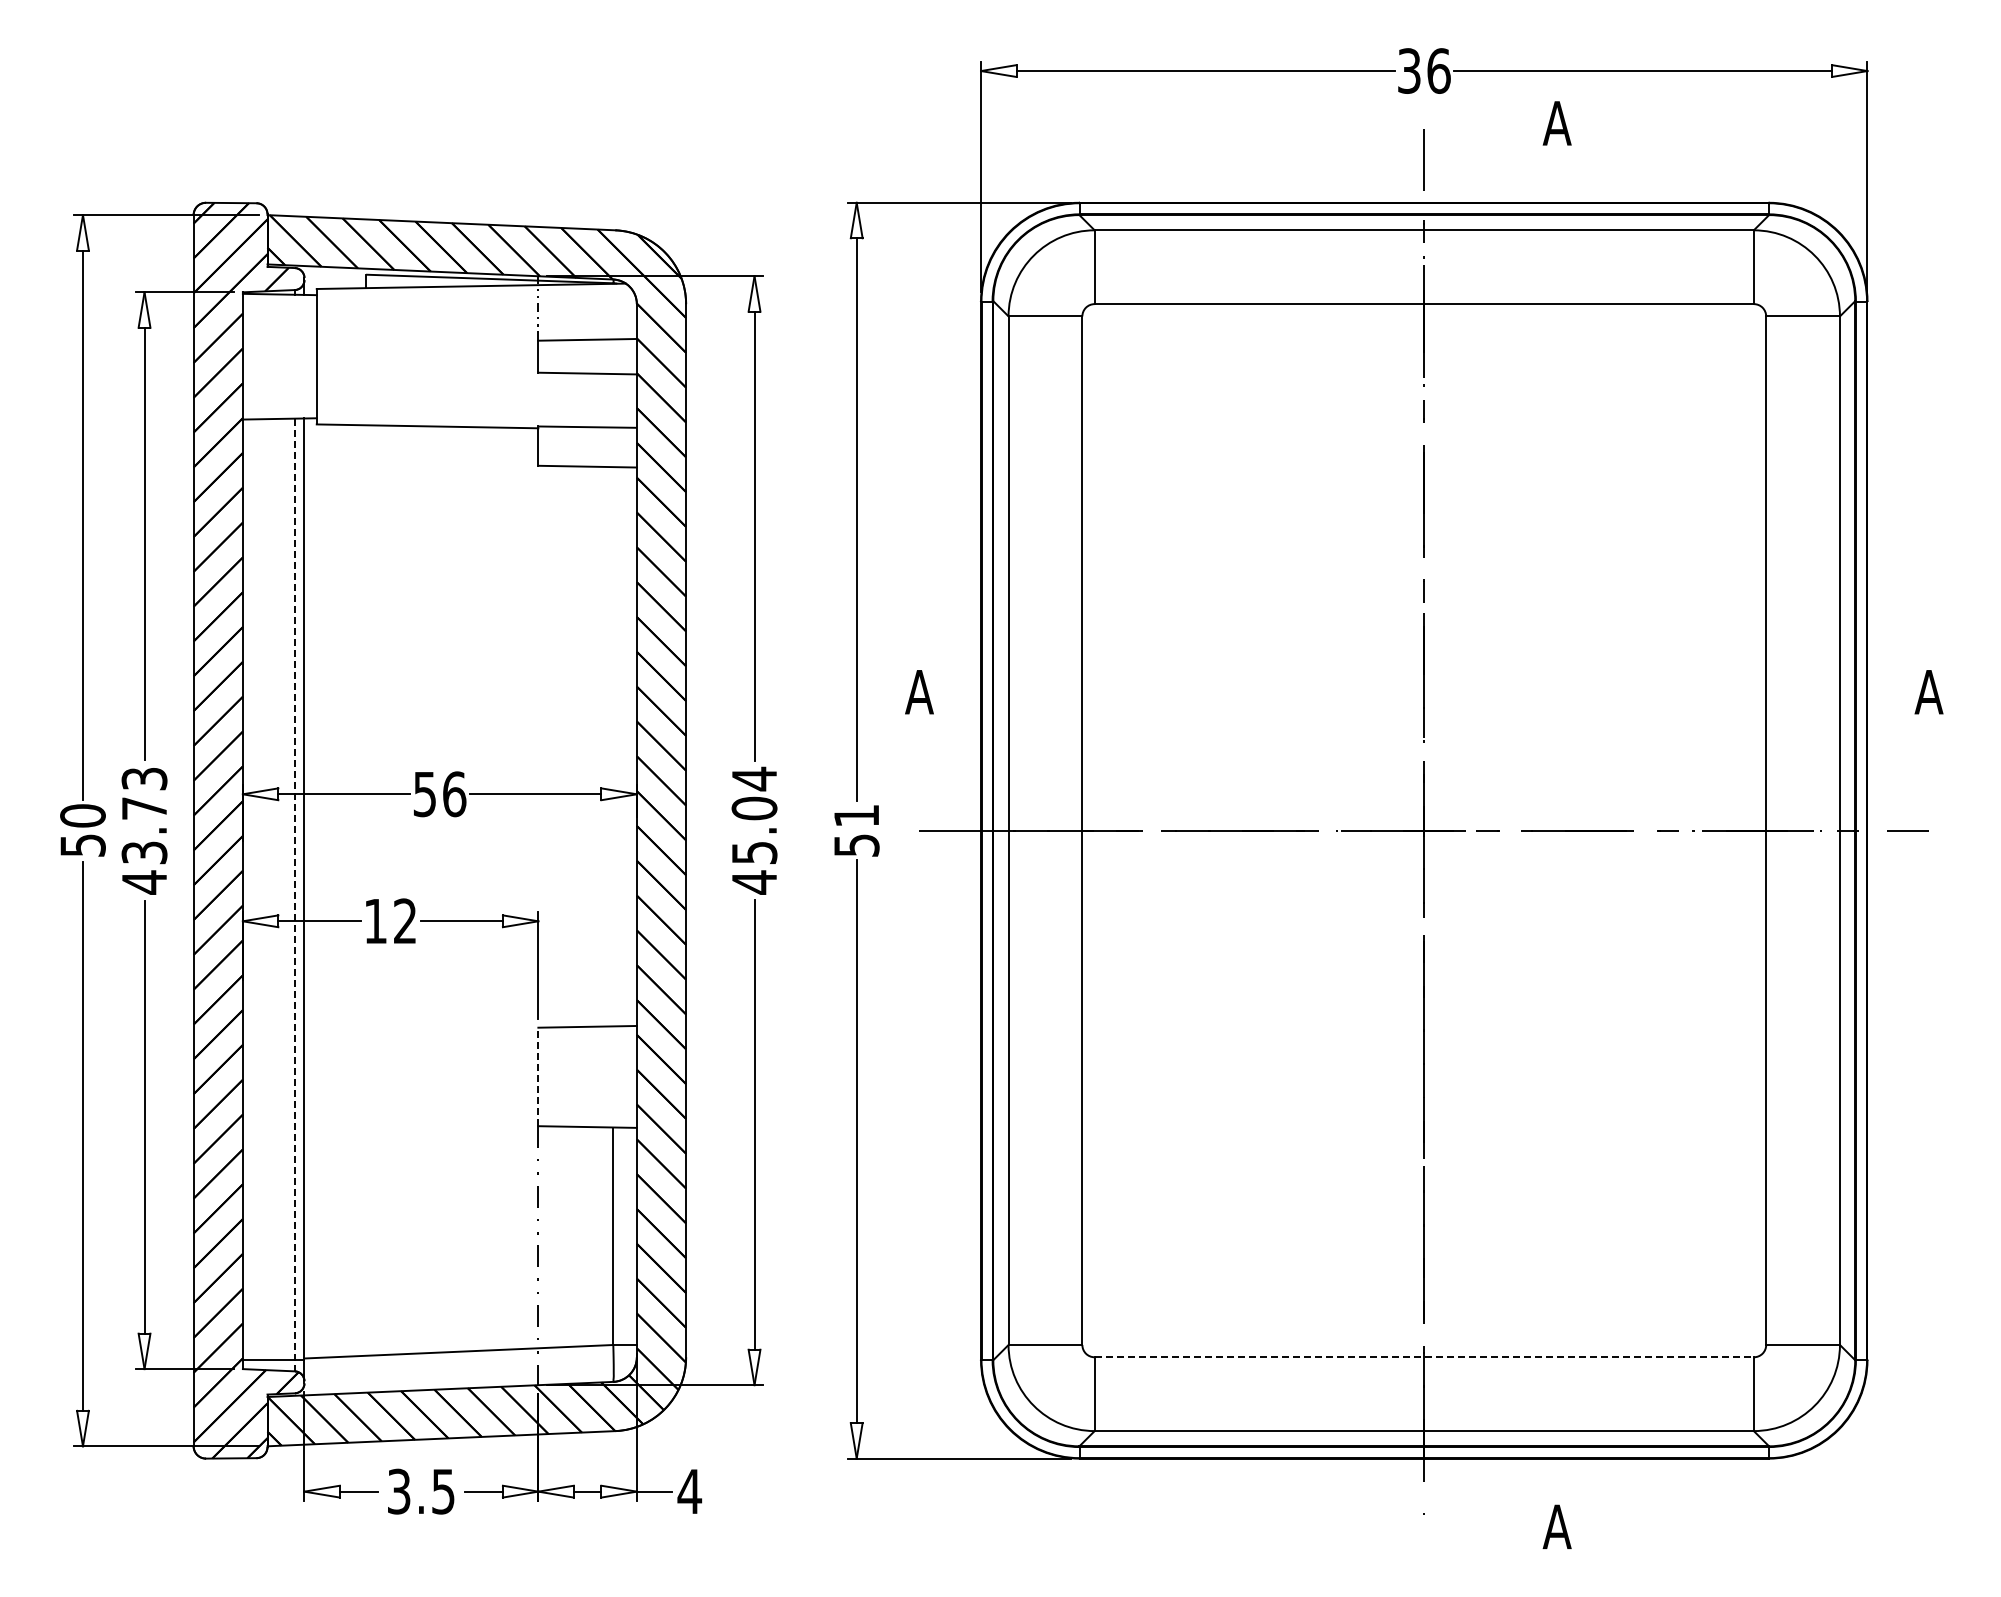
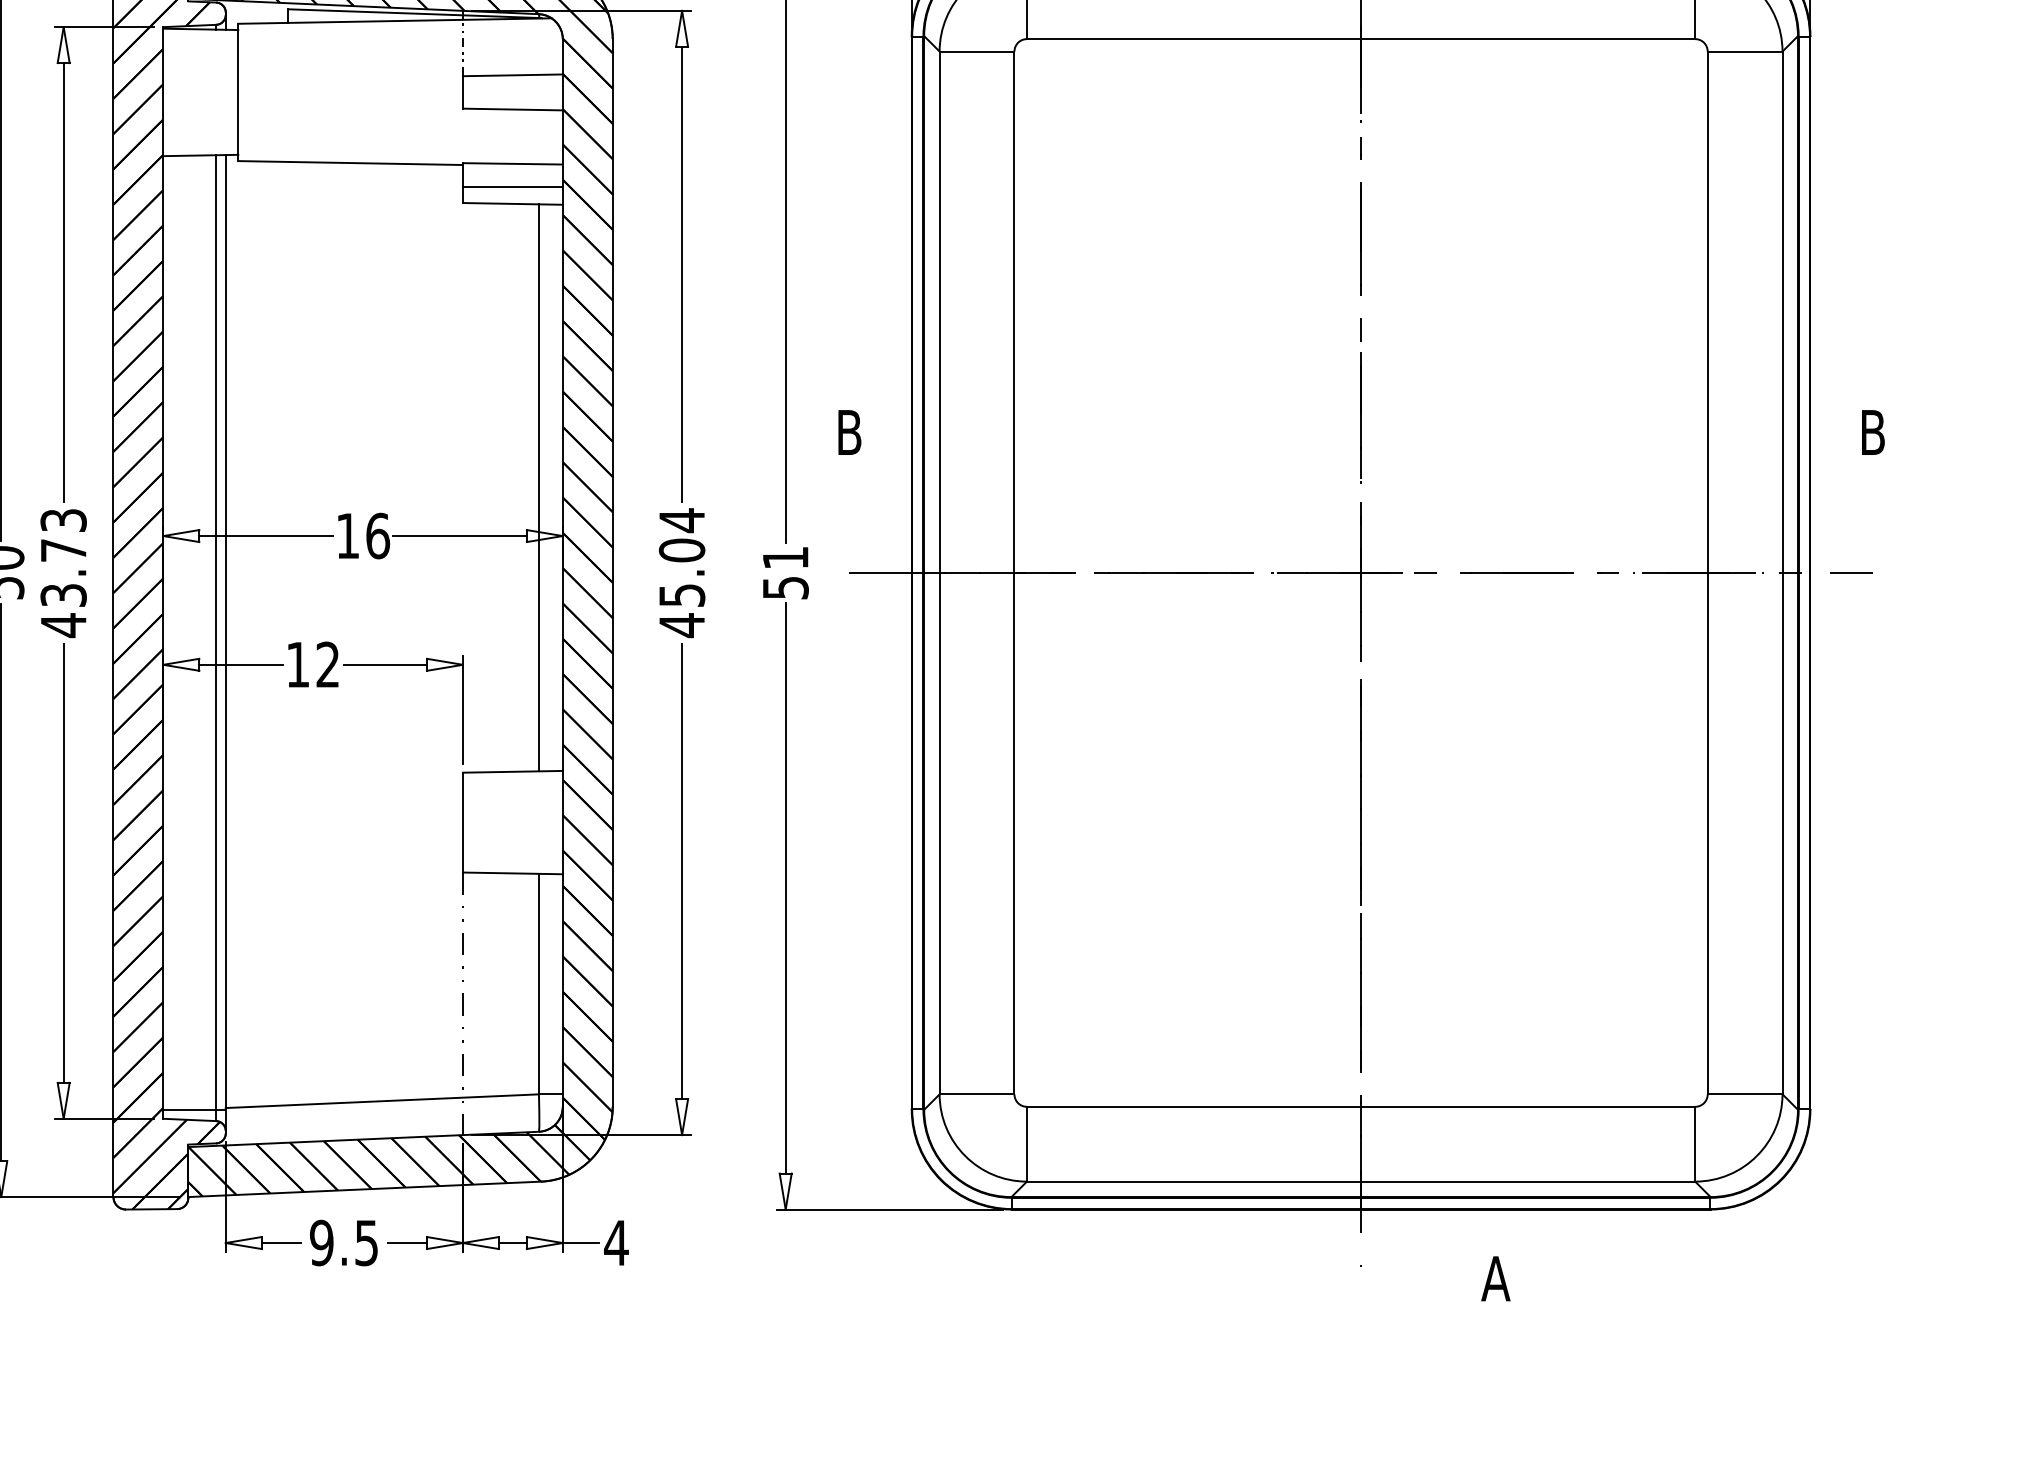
line: (587, 449) -> (512, 186), added
text: (919, 692) -> (849, 432), A -> B
text: (1928, 692) -> (1872, 432), A -> B
line: (613, 746) -> (539, 487), added
text: (424, 794) -> (347, 536), 56 -> 16
line: (295, 895) -> (216, 638), dashed -> solid
line: (538, 1076) -> (463, 822), dashed -> solid
line: (1424, 1357) -> (1361, 1107), dashed -> solid
text: (398, 1491) -> (321, 1242), 3.5 -> 9.5

